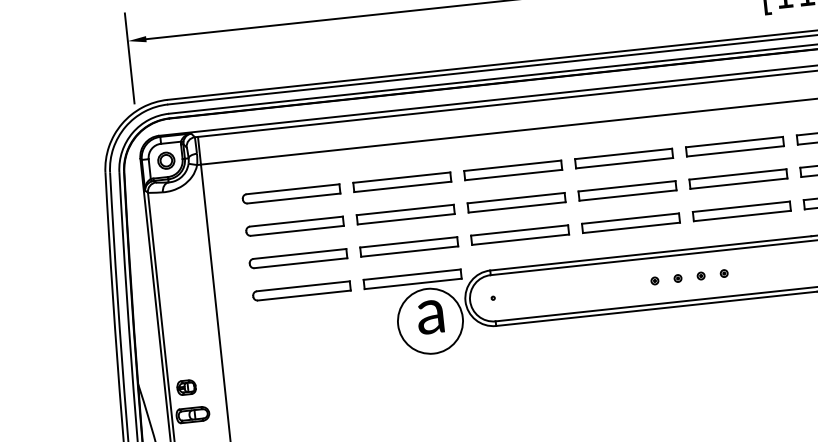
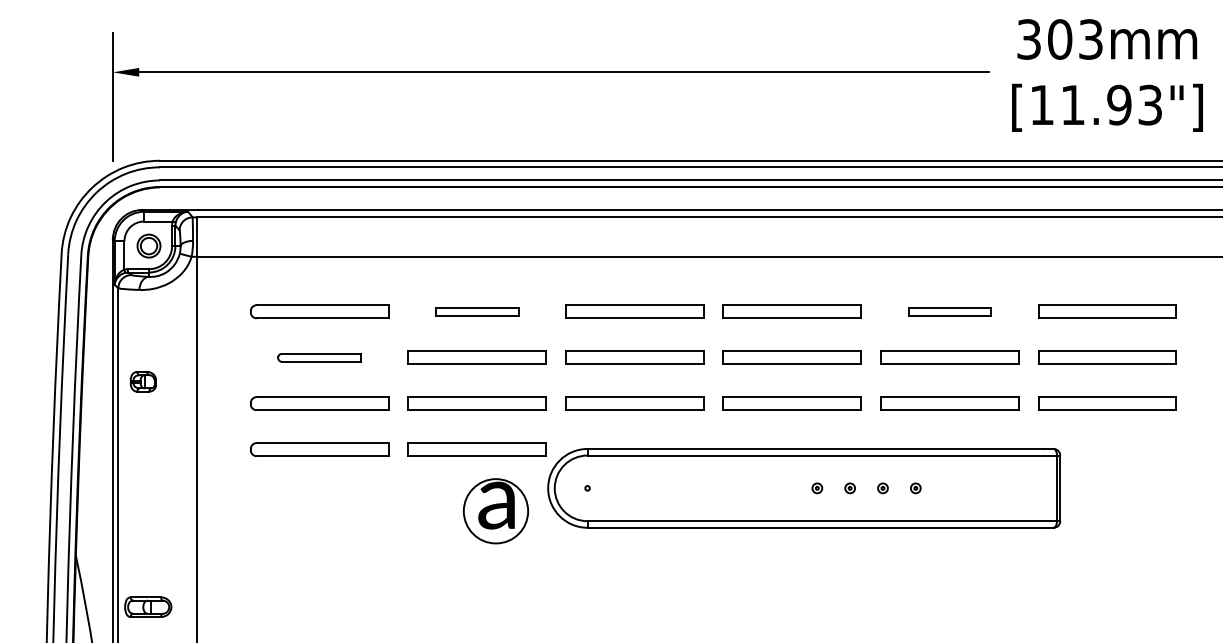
part: (734, 146) -> (949, 311), size x0.6
part: (401, 182) -> (476, 311), size x0.6
part: (294, 226) -> (319, 357), size x0.6
circle: (430, 321) -> (495, 511), size x0.7
part: (185, 387) -> (142, 381), moved

